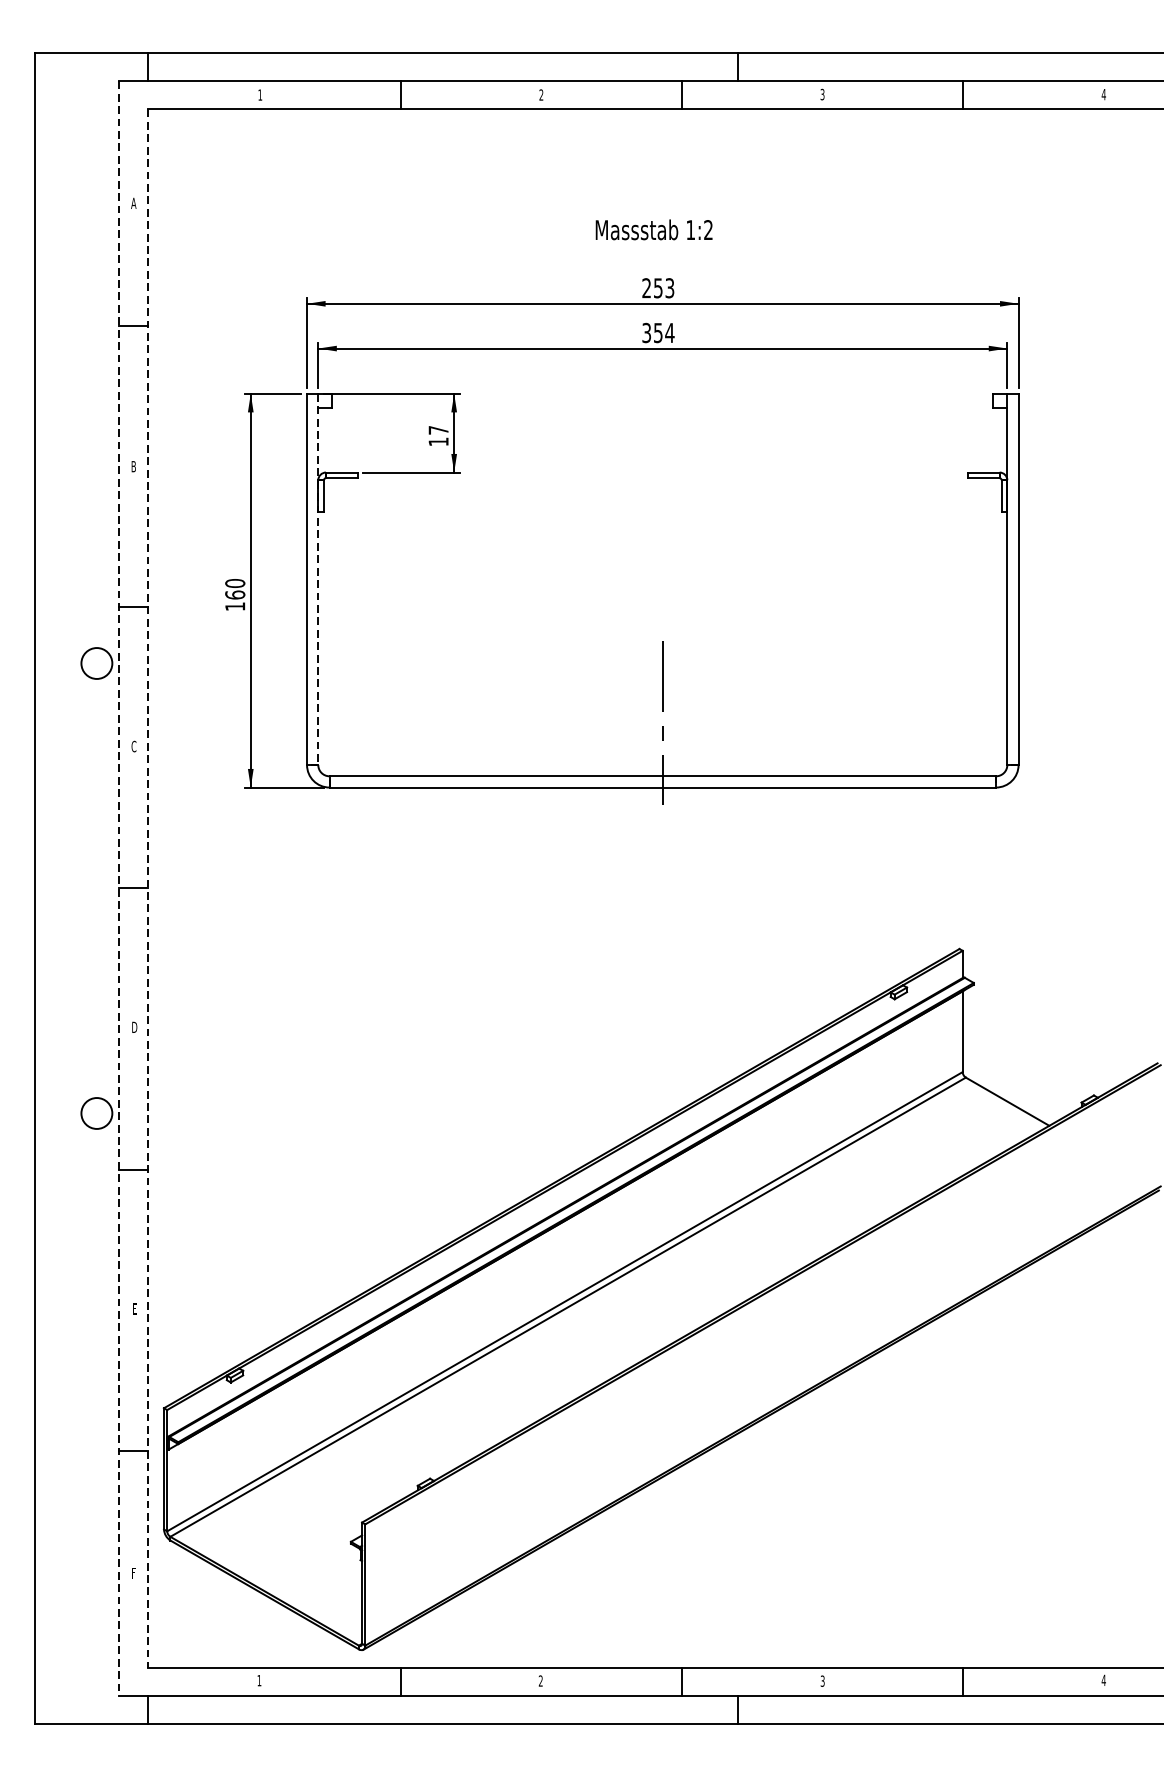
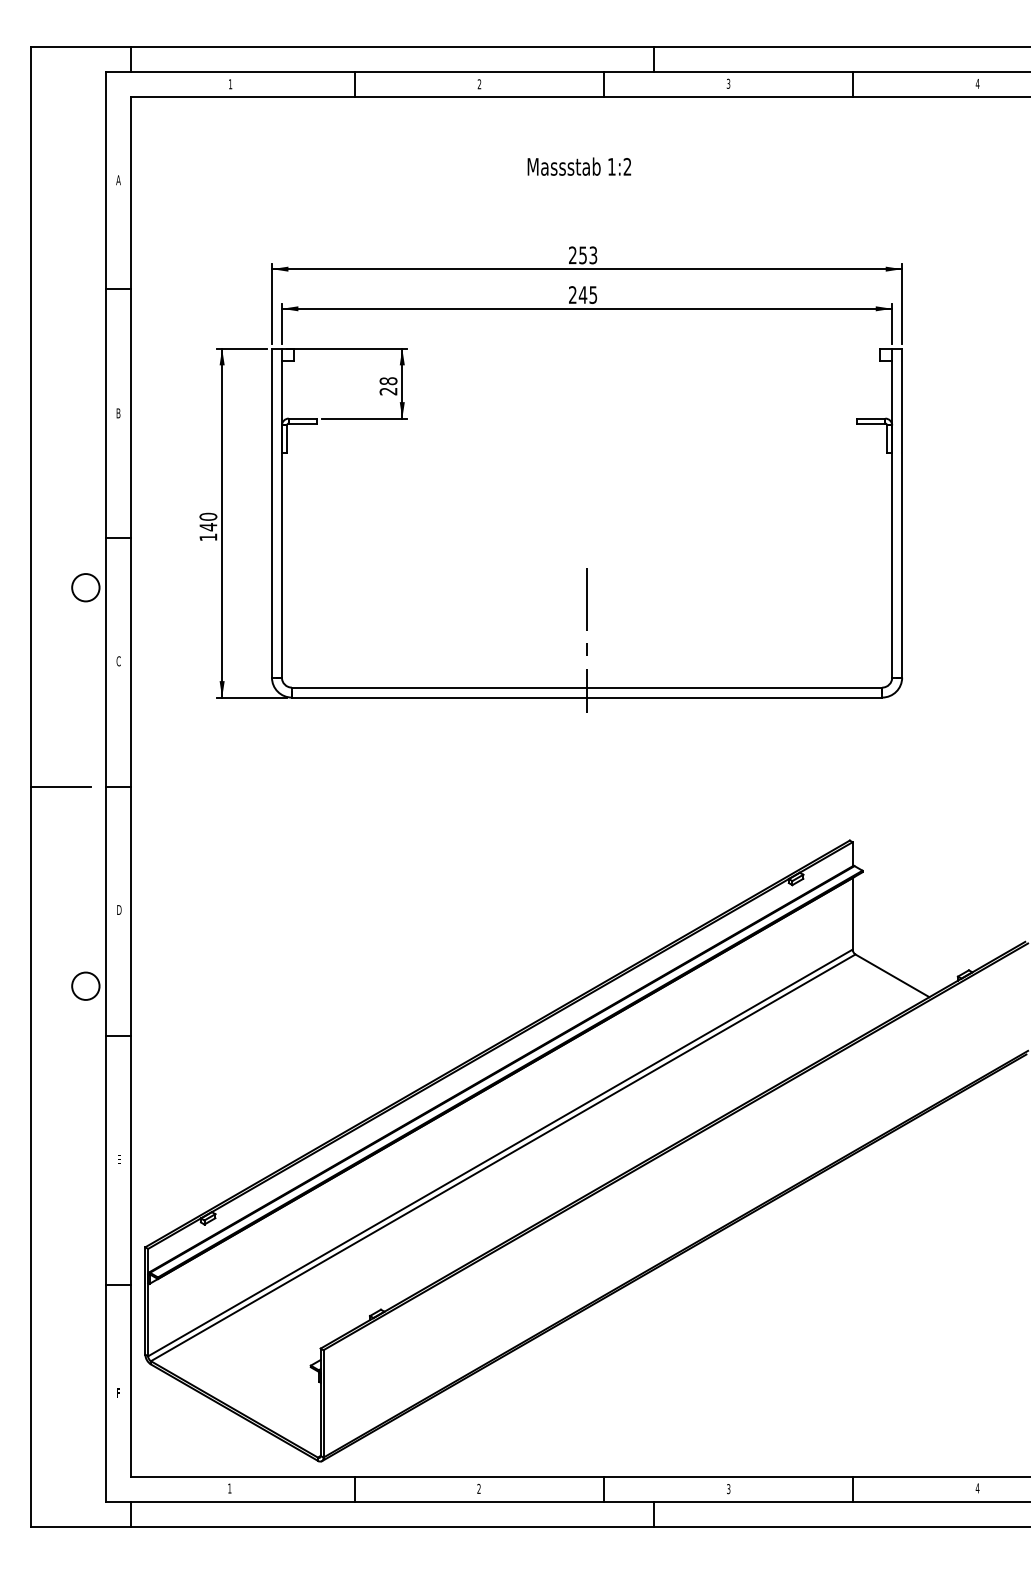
text: (654, 229) -> (579, 166), moved
text: (658, 332) -> (583, 294), 354 -> 245
text: (438, 436) -> (388, 386), 17 -> 28
line: (317, 579) -> (281, 513), dashed -> solid
text: (235, 595) -> (208, 527), 160 -> 140
line: (68, 889) -> (60, 787), added
line: (119, 889) -> (105, 787), dashed -> solid
line: (147, 889) -> (130, 787), dashed -> solid

